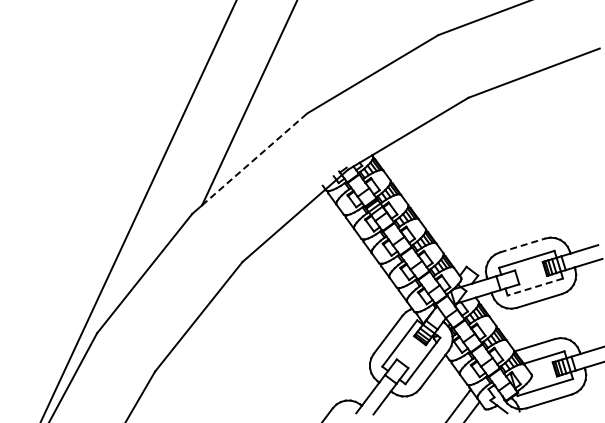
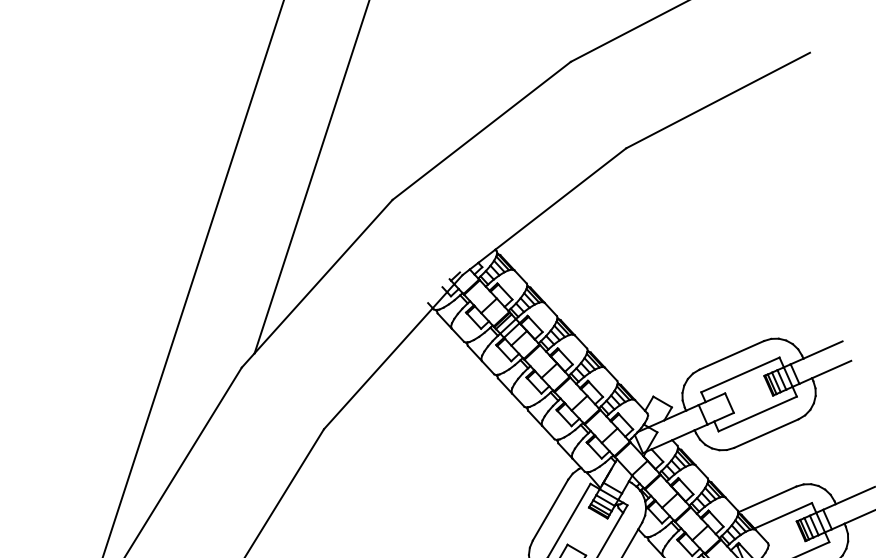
line: (254, 159) -> (323, 276), dashed -> solid
line: (522, 245) -> (731, 355), dashed -> solid
line: (535, 287) -> (758, 414), dashed -> solid

